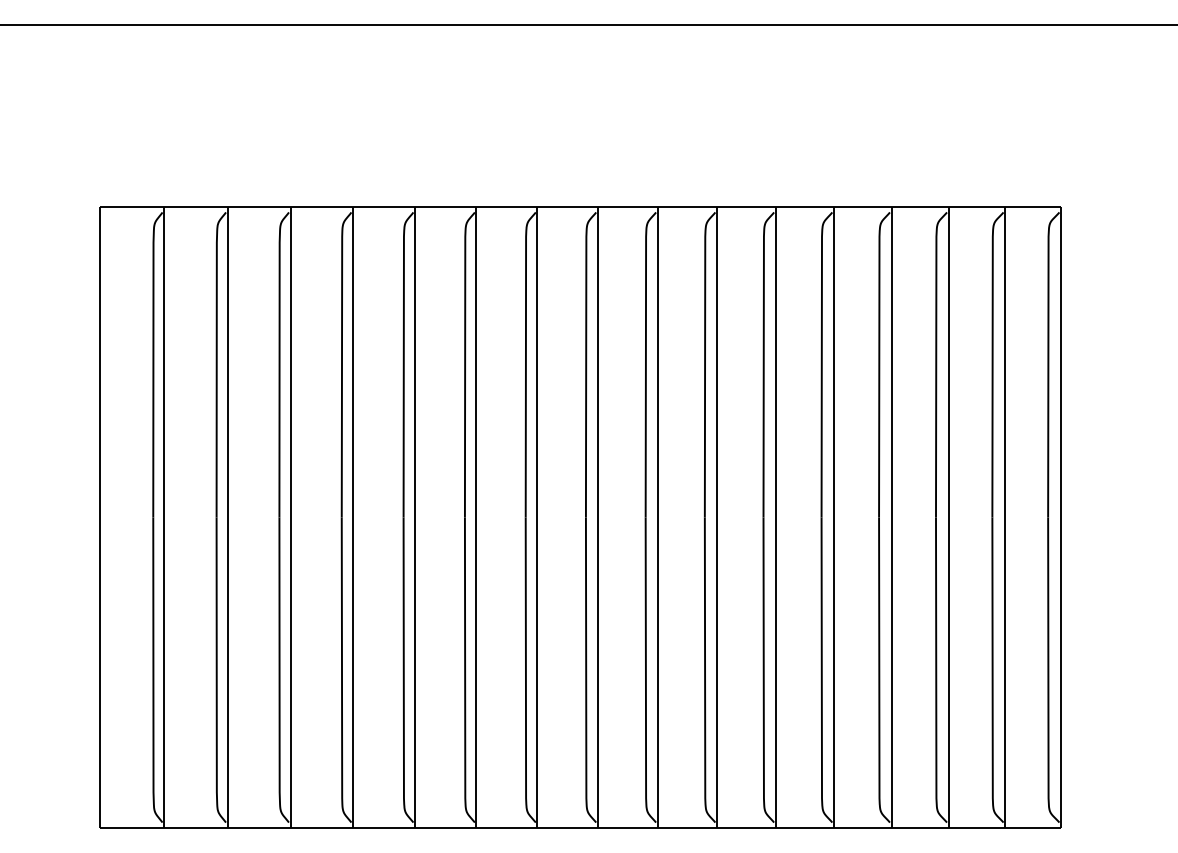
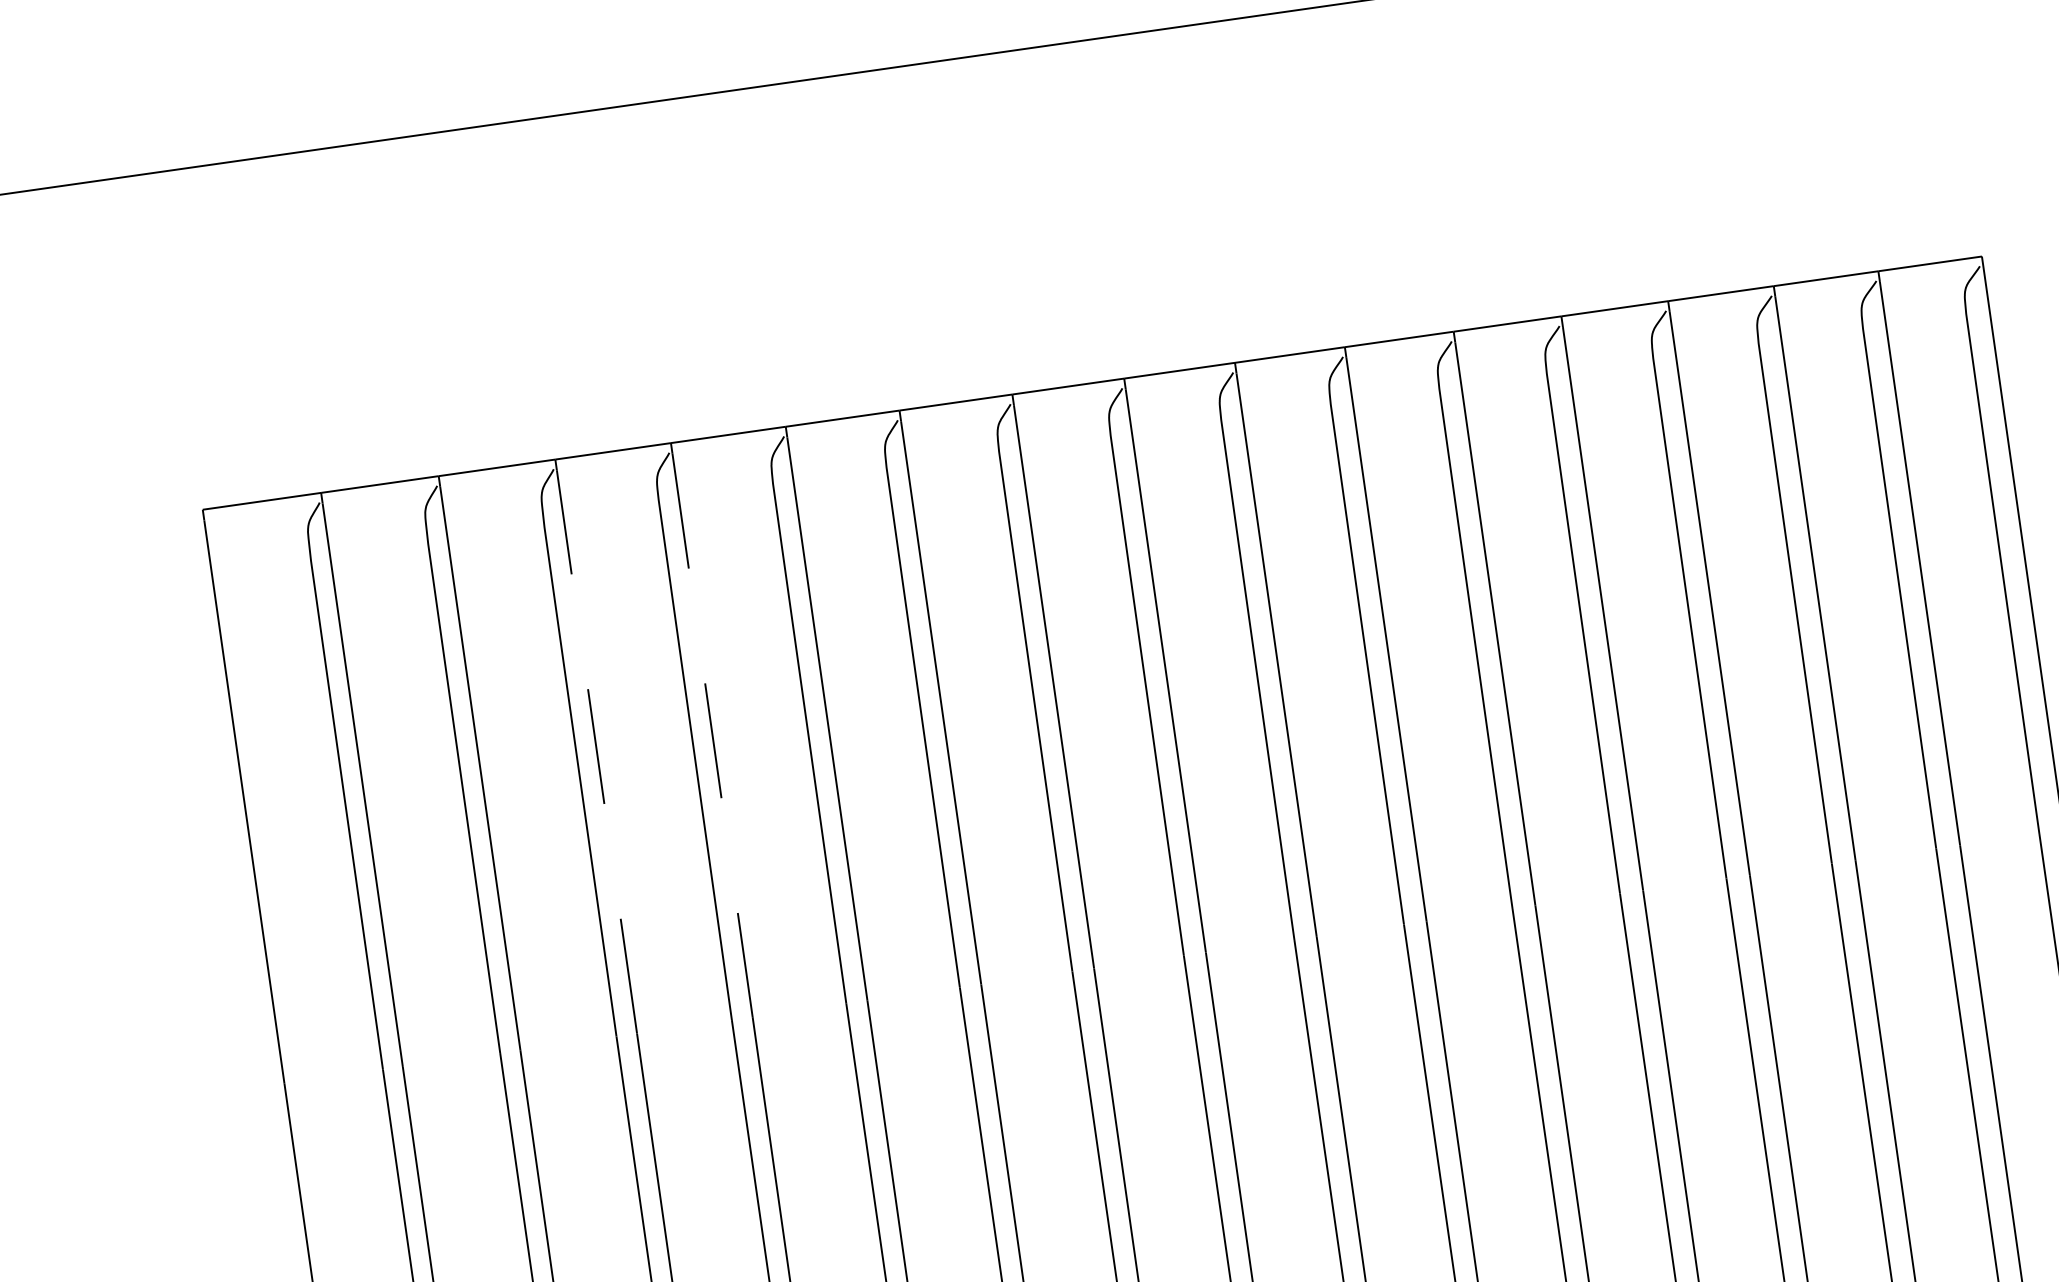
line: (290, 364) -> (596, 750), solid -> dashed
line: (352, 365) -> (711, 735), solid -> dashed

